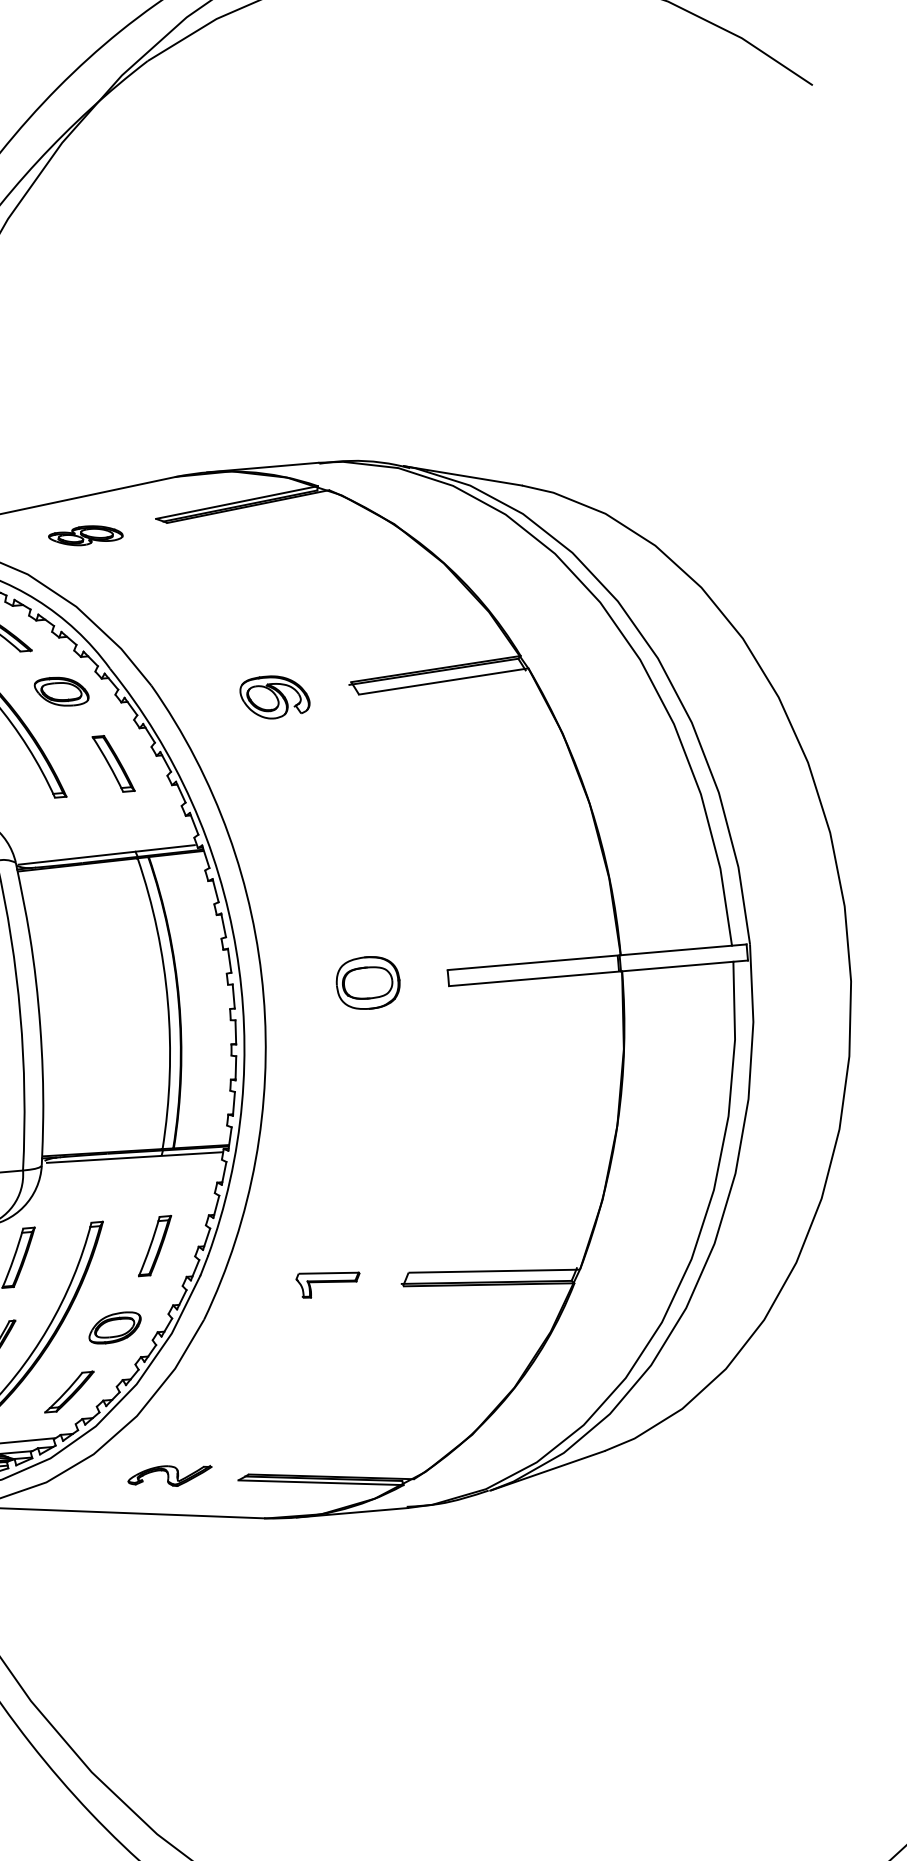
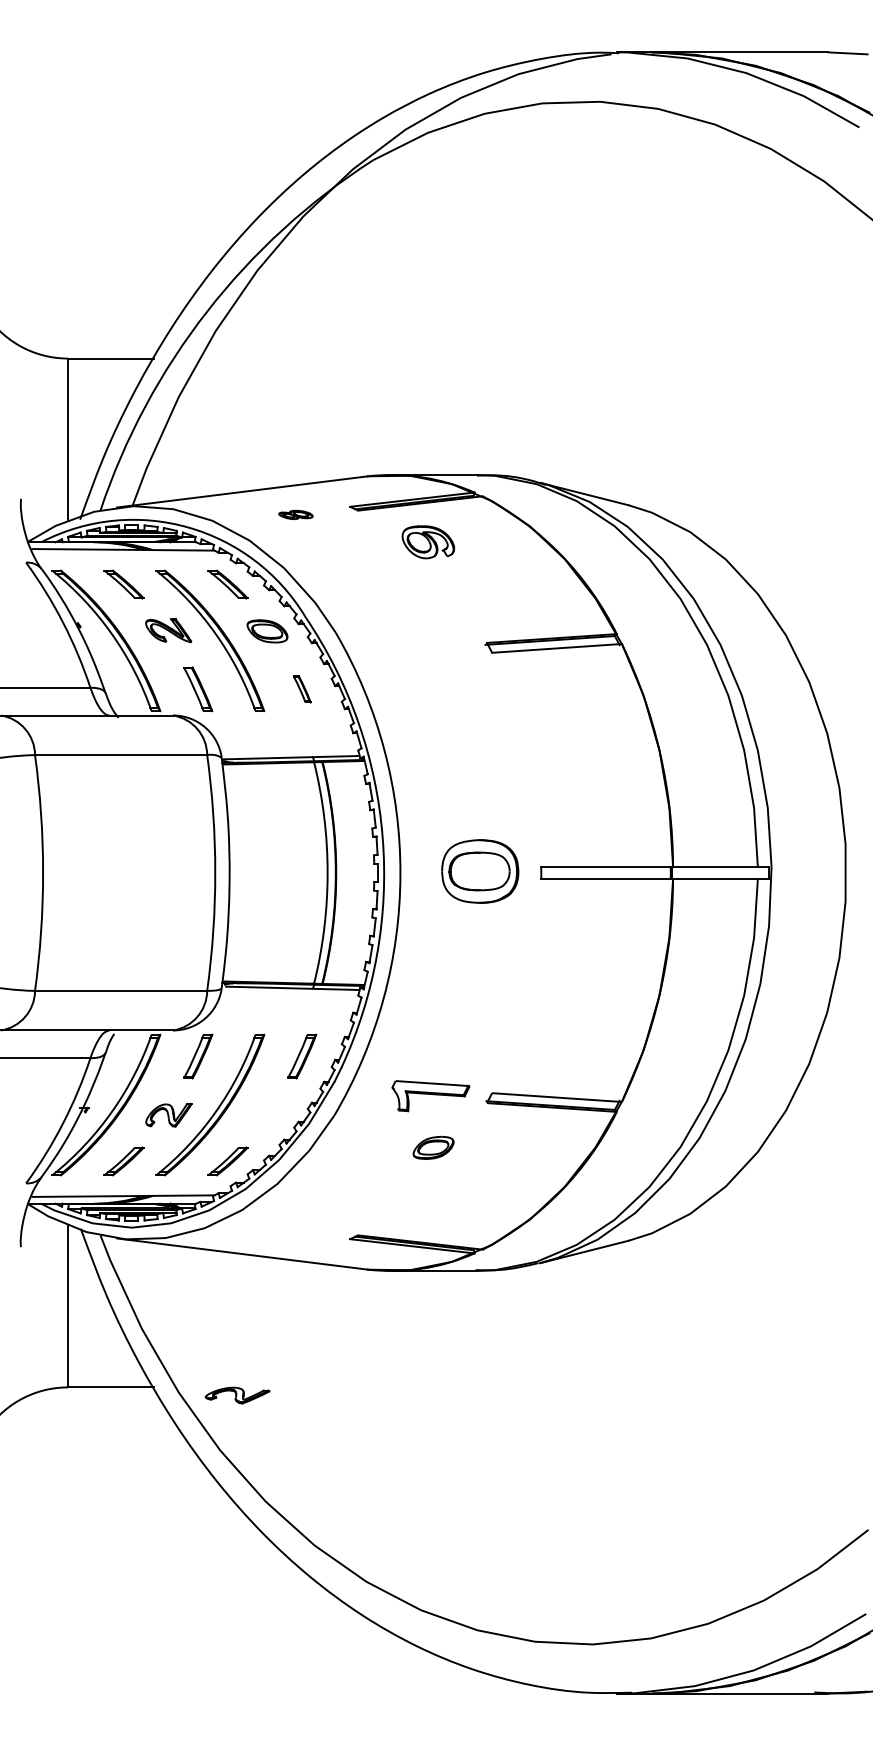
part: (85, 535) -> (295, 514), size x0.6
part: (275, 697) -> (428, 542), moved
part: (114, 764) -> (302, 689), size x0.6
part: (368, 982) -> (480, 871), size x1.6
part: (328, 1284) -> (430, 1096), size x1.6
part: (114, 1327) -> (433, 1147), moved
part: (169, 1476) -> (237, 1395), moved

